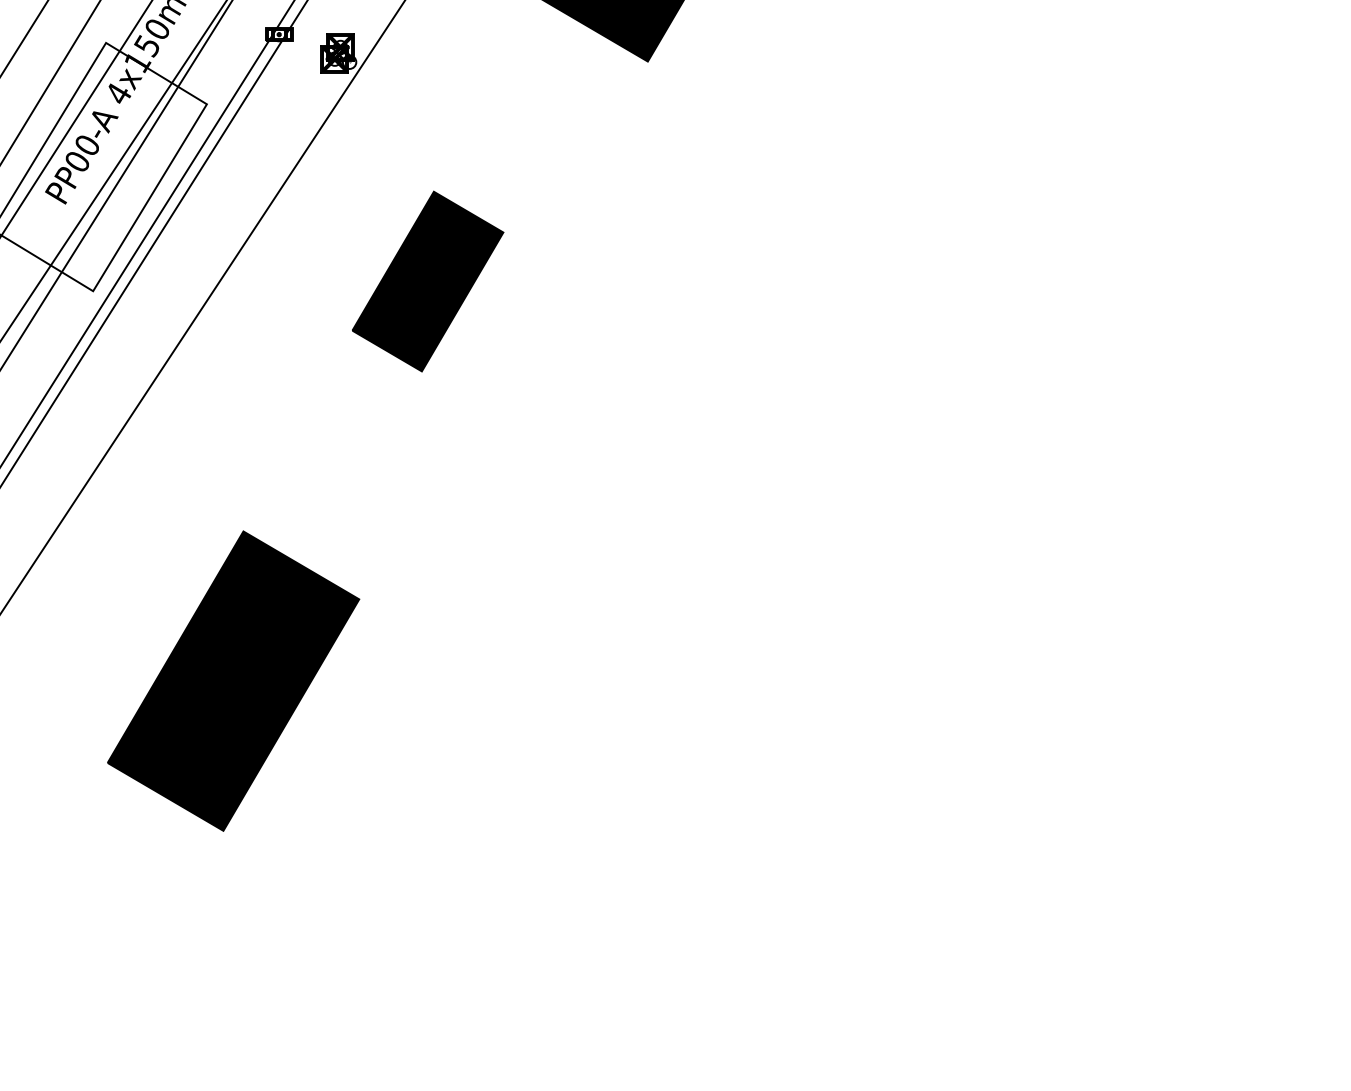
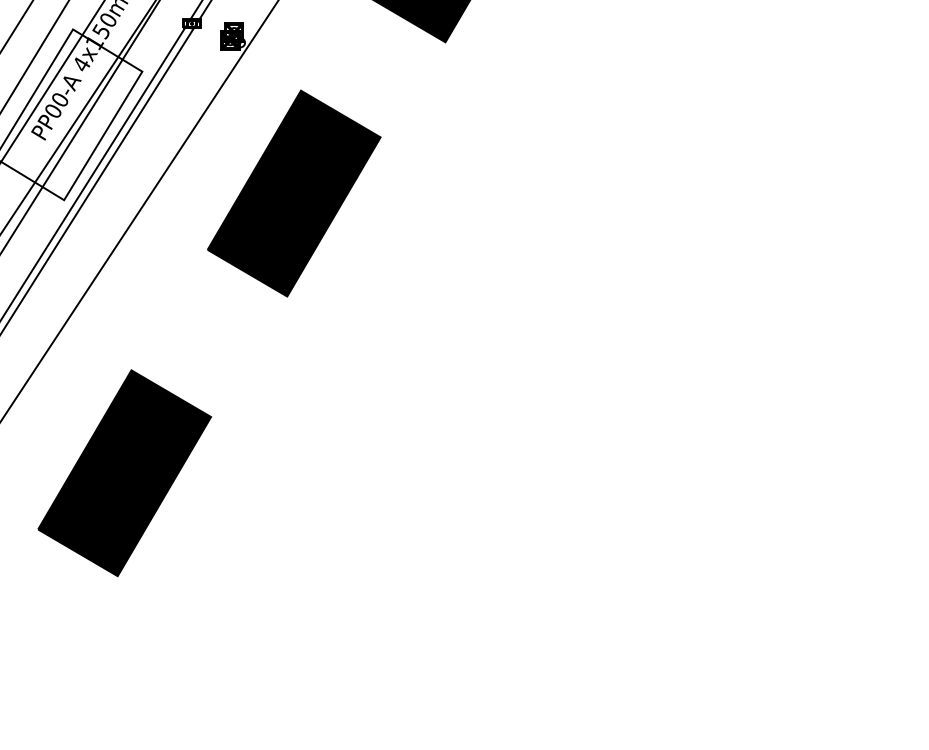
part: (428, 281) -> (294, 193), size x1.67
part: (233, 681) -> (124, 473), moved

